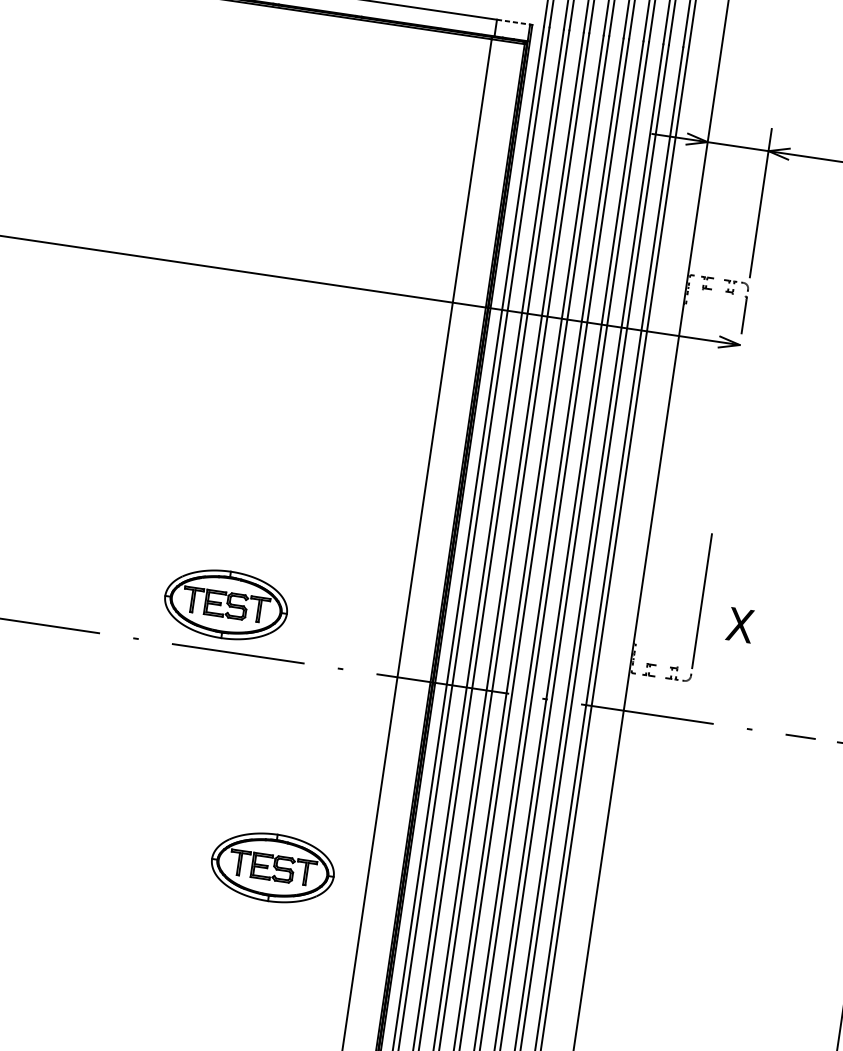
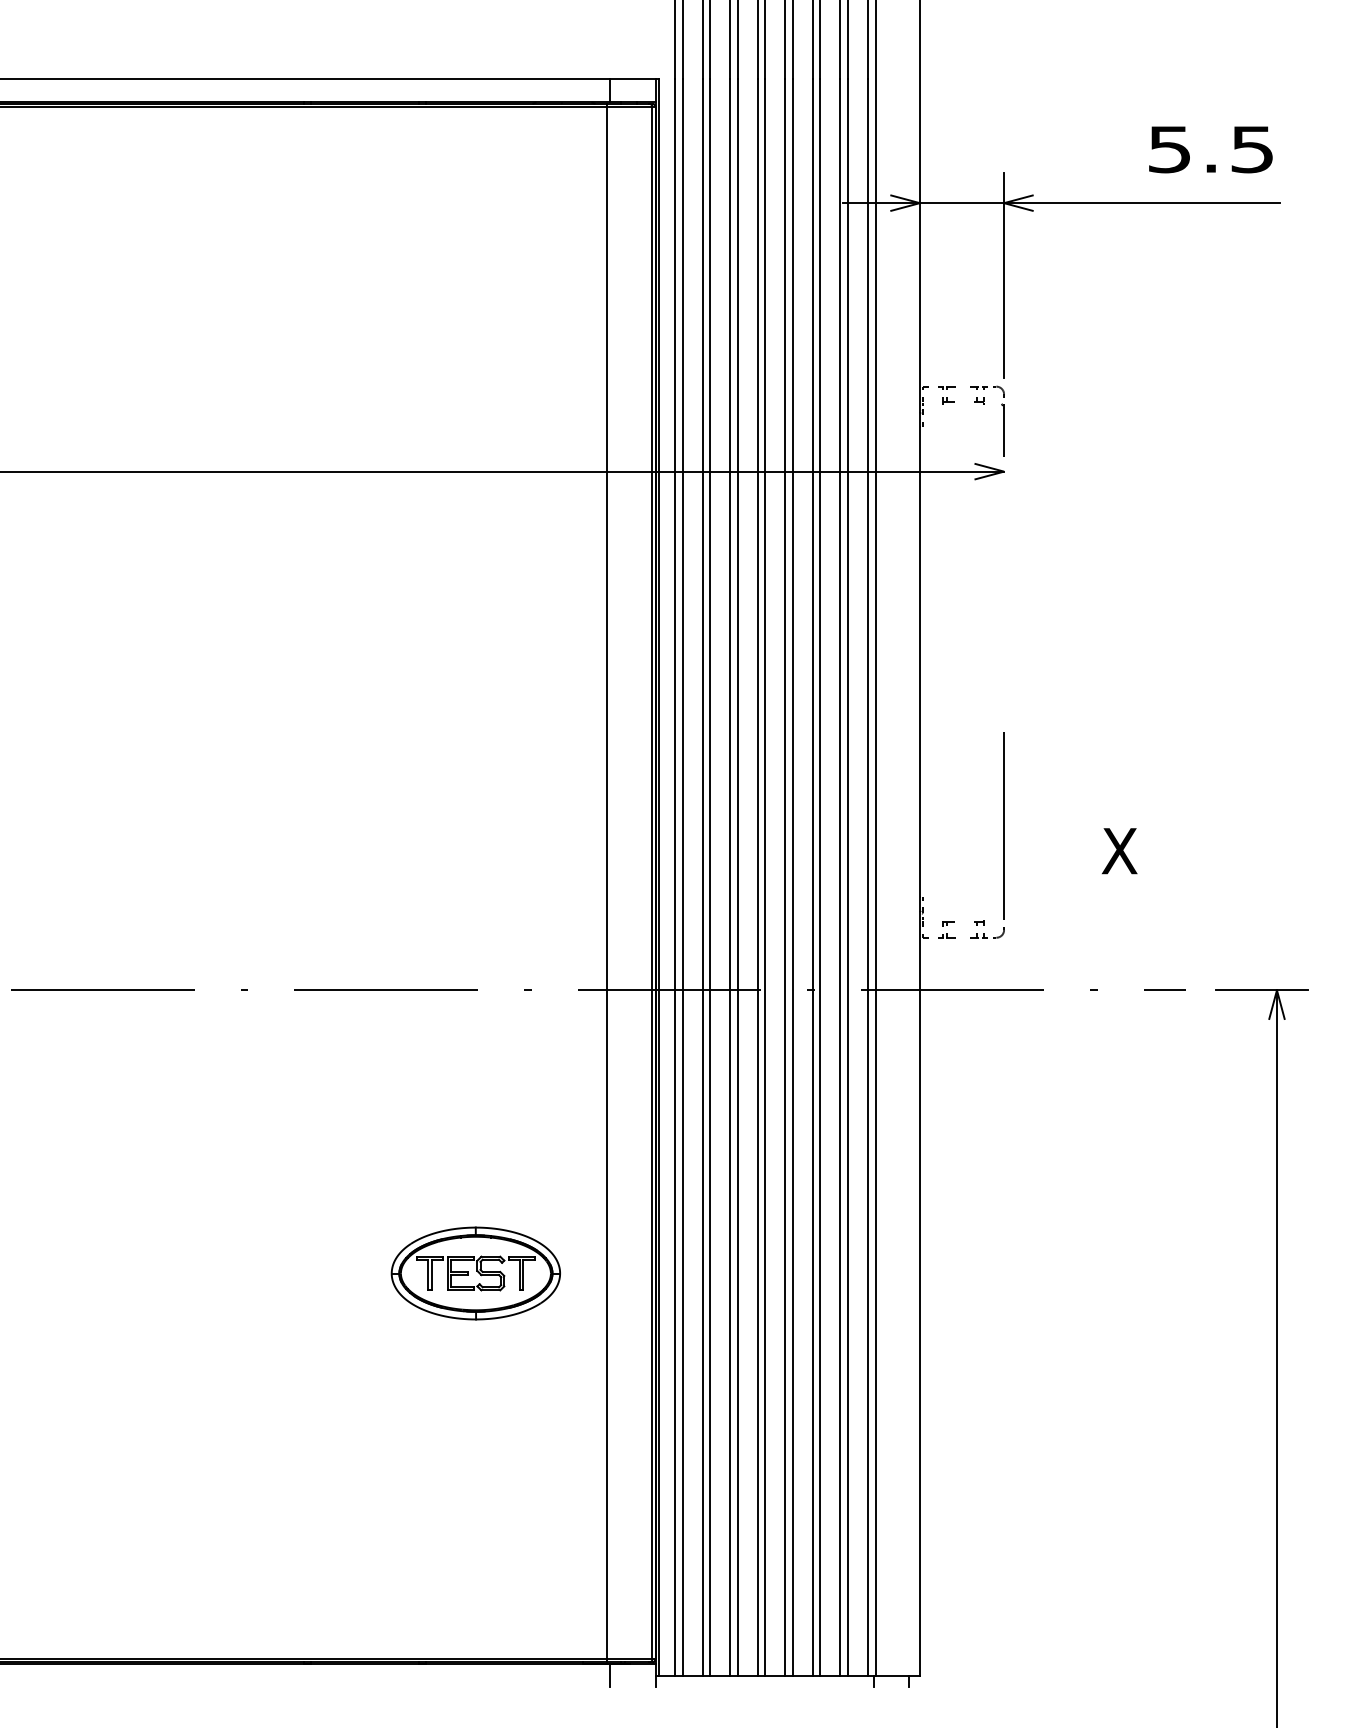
line: (513, 22) -> (632, 79), dashed -> solid
part: (225, 604) -> (359, 926), removed
text: (740, 625) -> (1119, 851), moved

